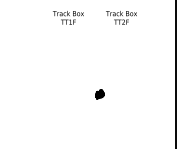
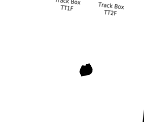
part: (99, 94) -> (85, 70), size x1.6

